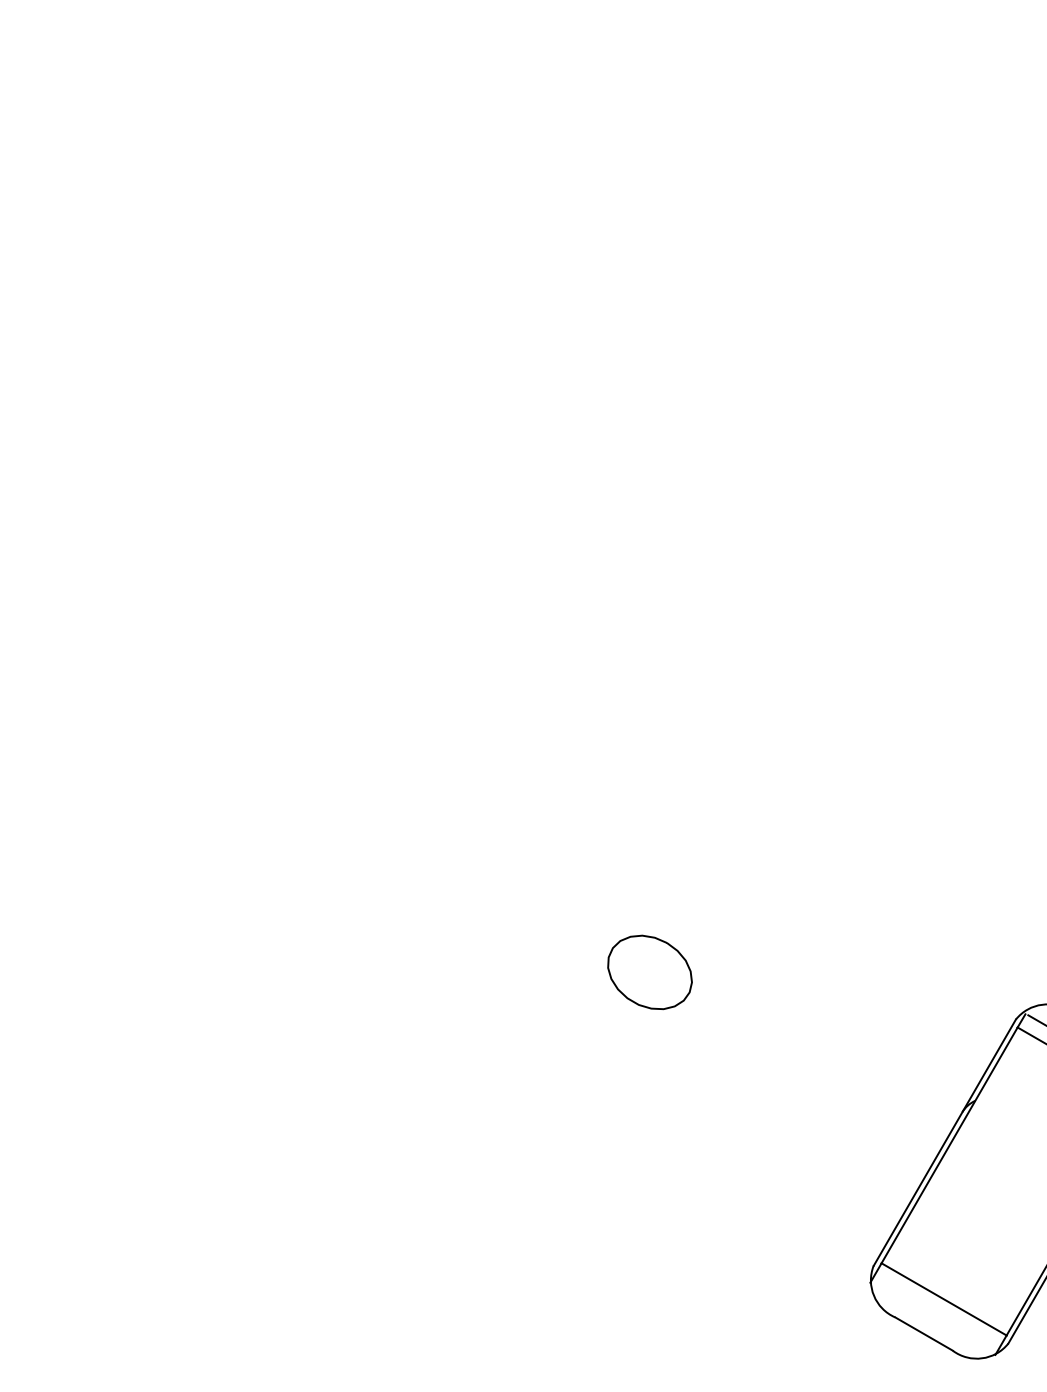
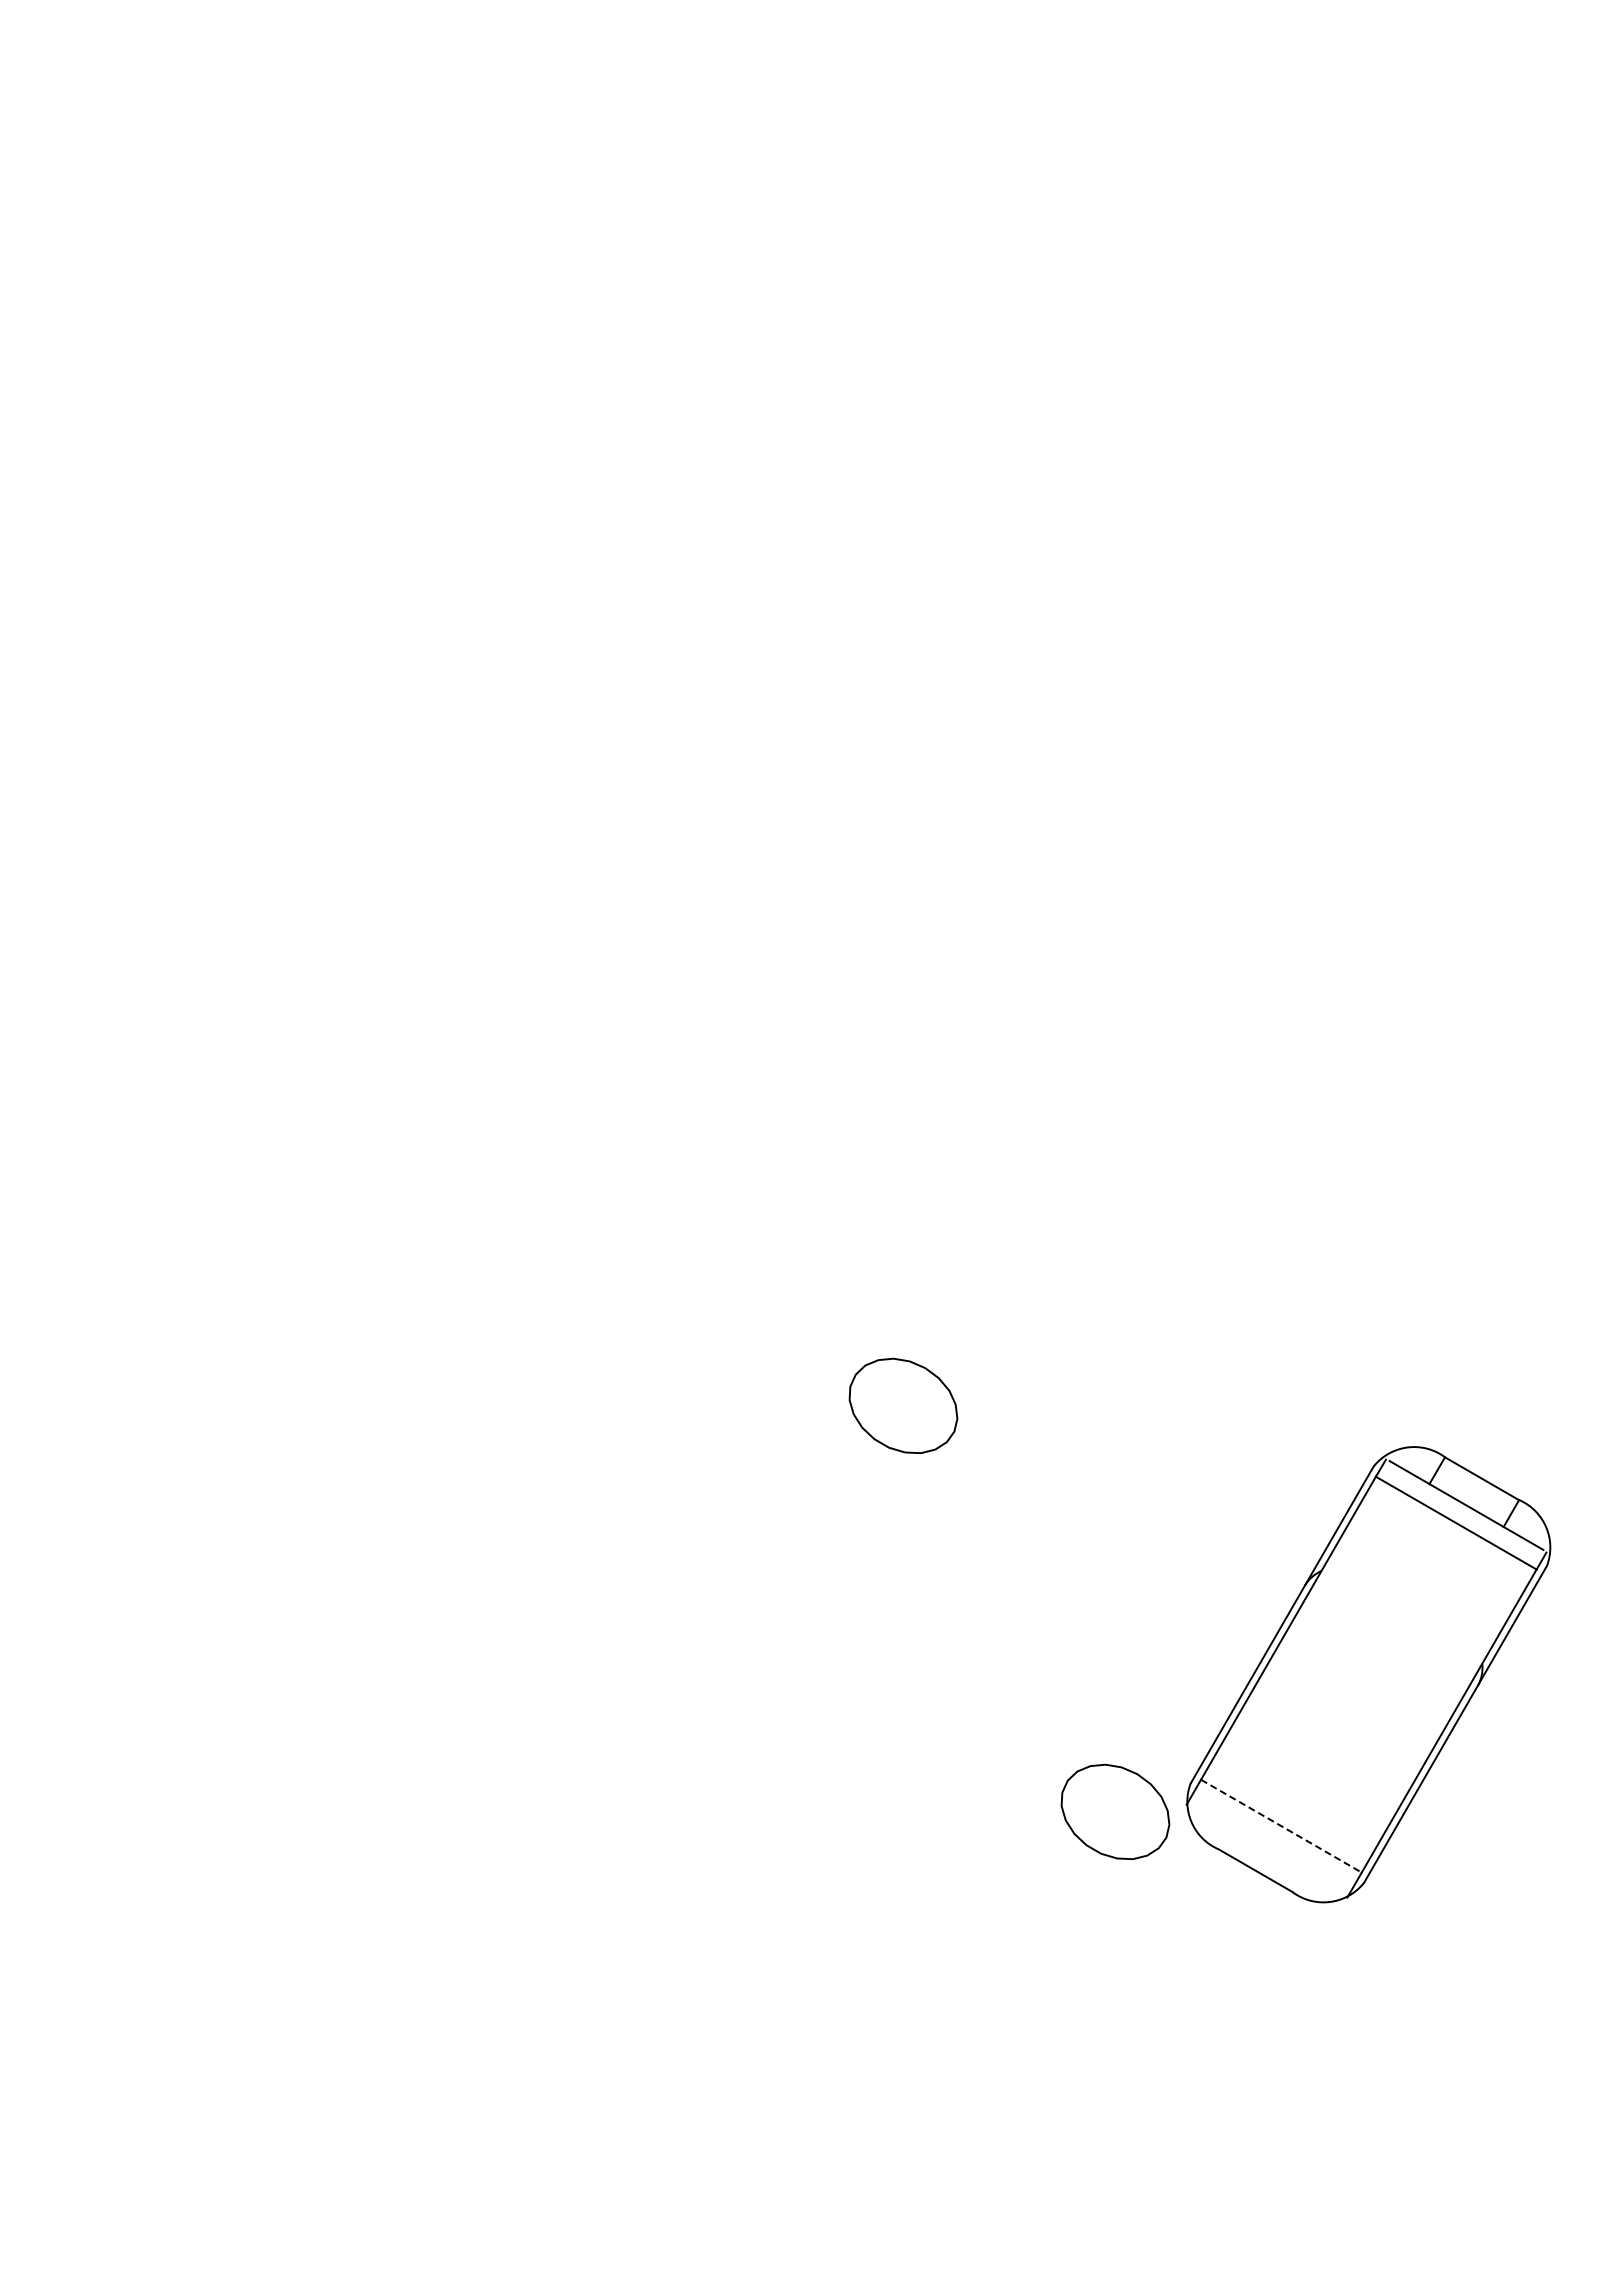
part: (815, 1287) -> (1115, 1811), added
line: (944, 1299) -> (1281, 1826), solid -> dashed

